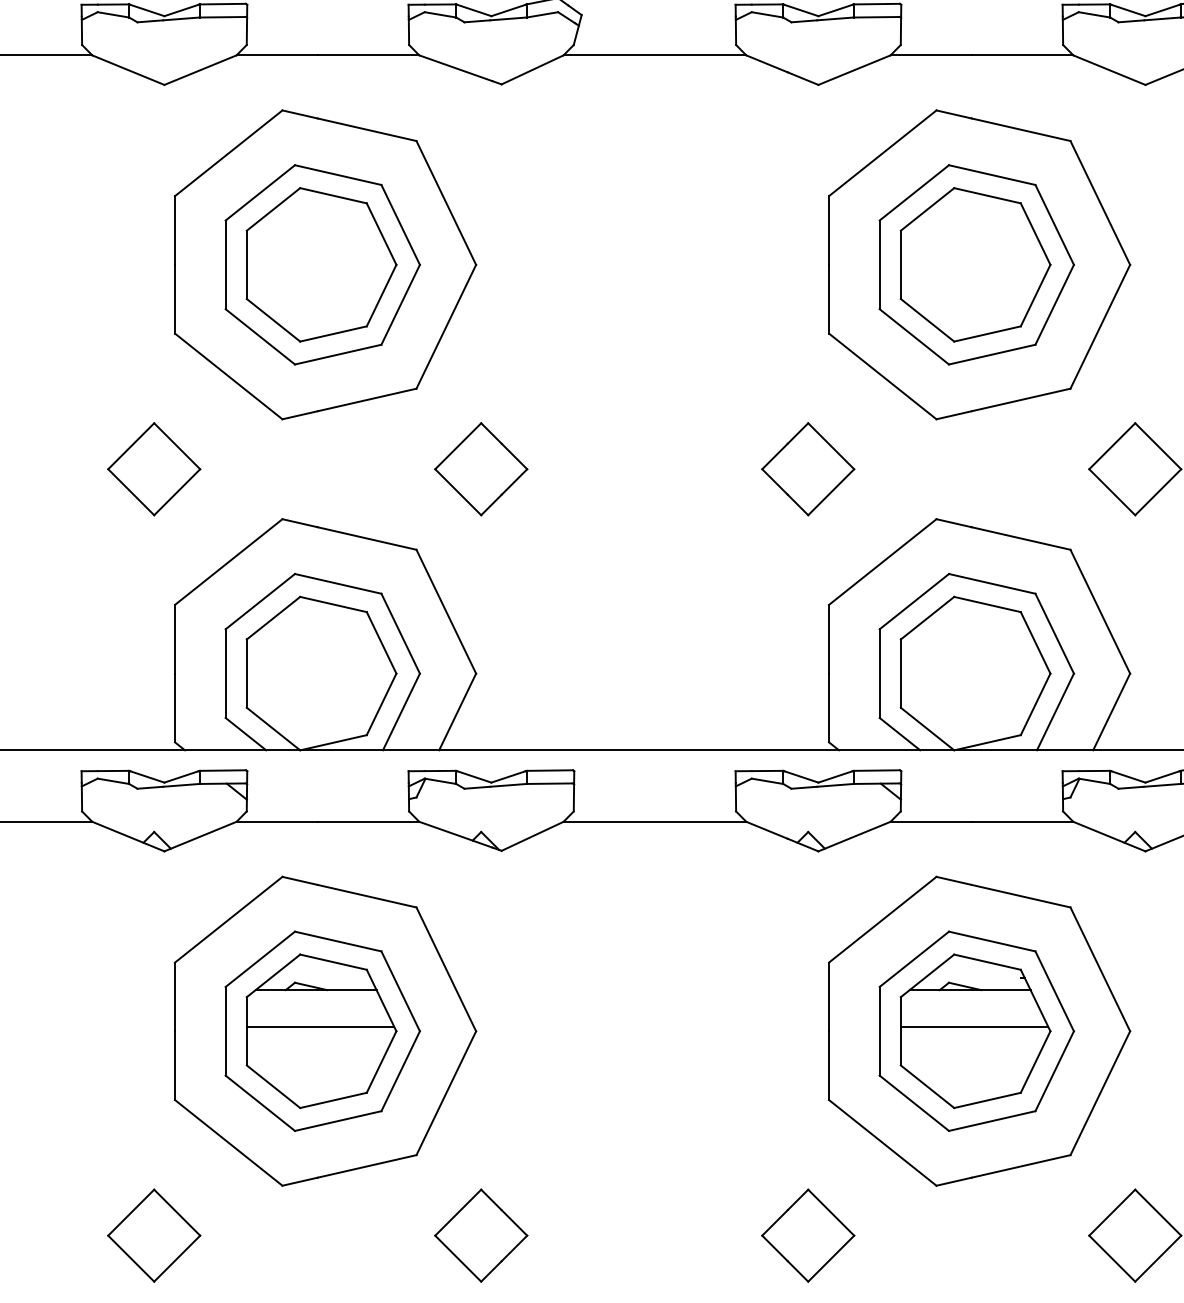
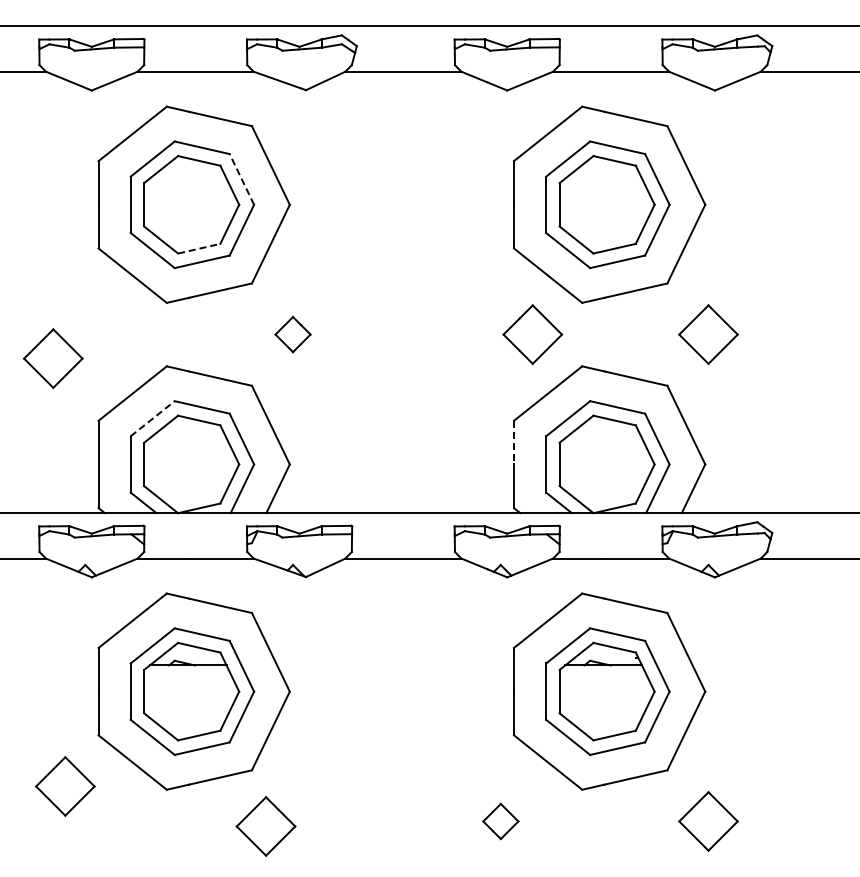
line: (400, 223) -> (241, 178), solid -> dashed
line: (333, 333) -> (199, 248), solid -> dashed
part: (154, 469) -> (53, 358), moved
part: (480, 469) -> (292, 334), size x0.6
part: (807, 469) -> (532, 334), moved
line: (261, 601) -> (153, 418), solid -> dashed
line: (828, 639) -> (513, 442), solid -> dashed
line: (319, 1026) -> (190, 688), removed
line: (974, 1026) -> (606, 688), removed
part: (154, 1235) -> (65, 786), moved
part: (480, 1235) -> (265, 826), moved
part: (807, 1235) -> (500, 821), size x0.6

